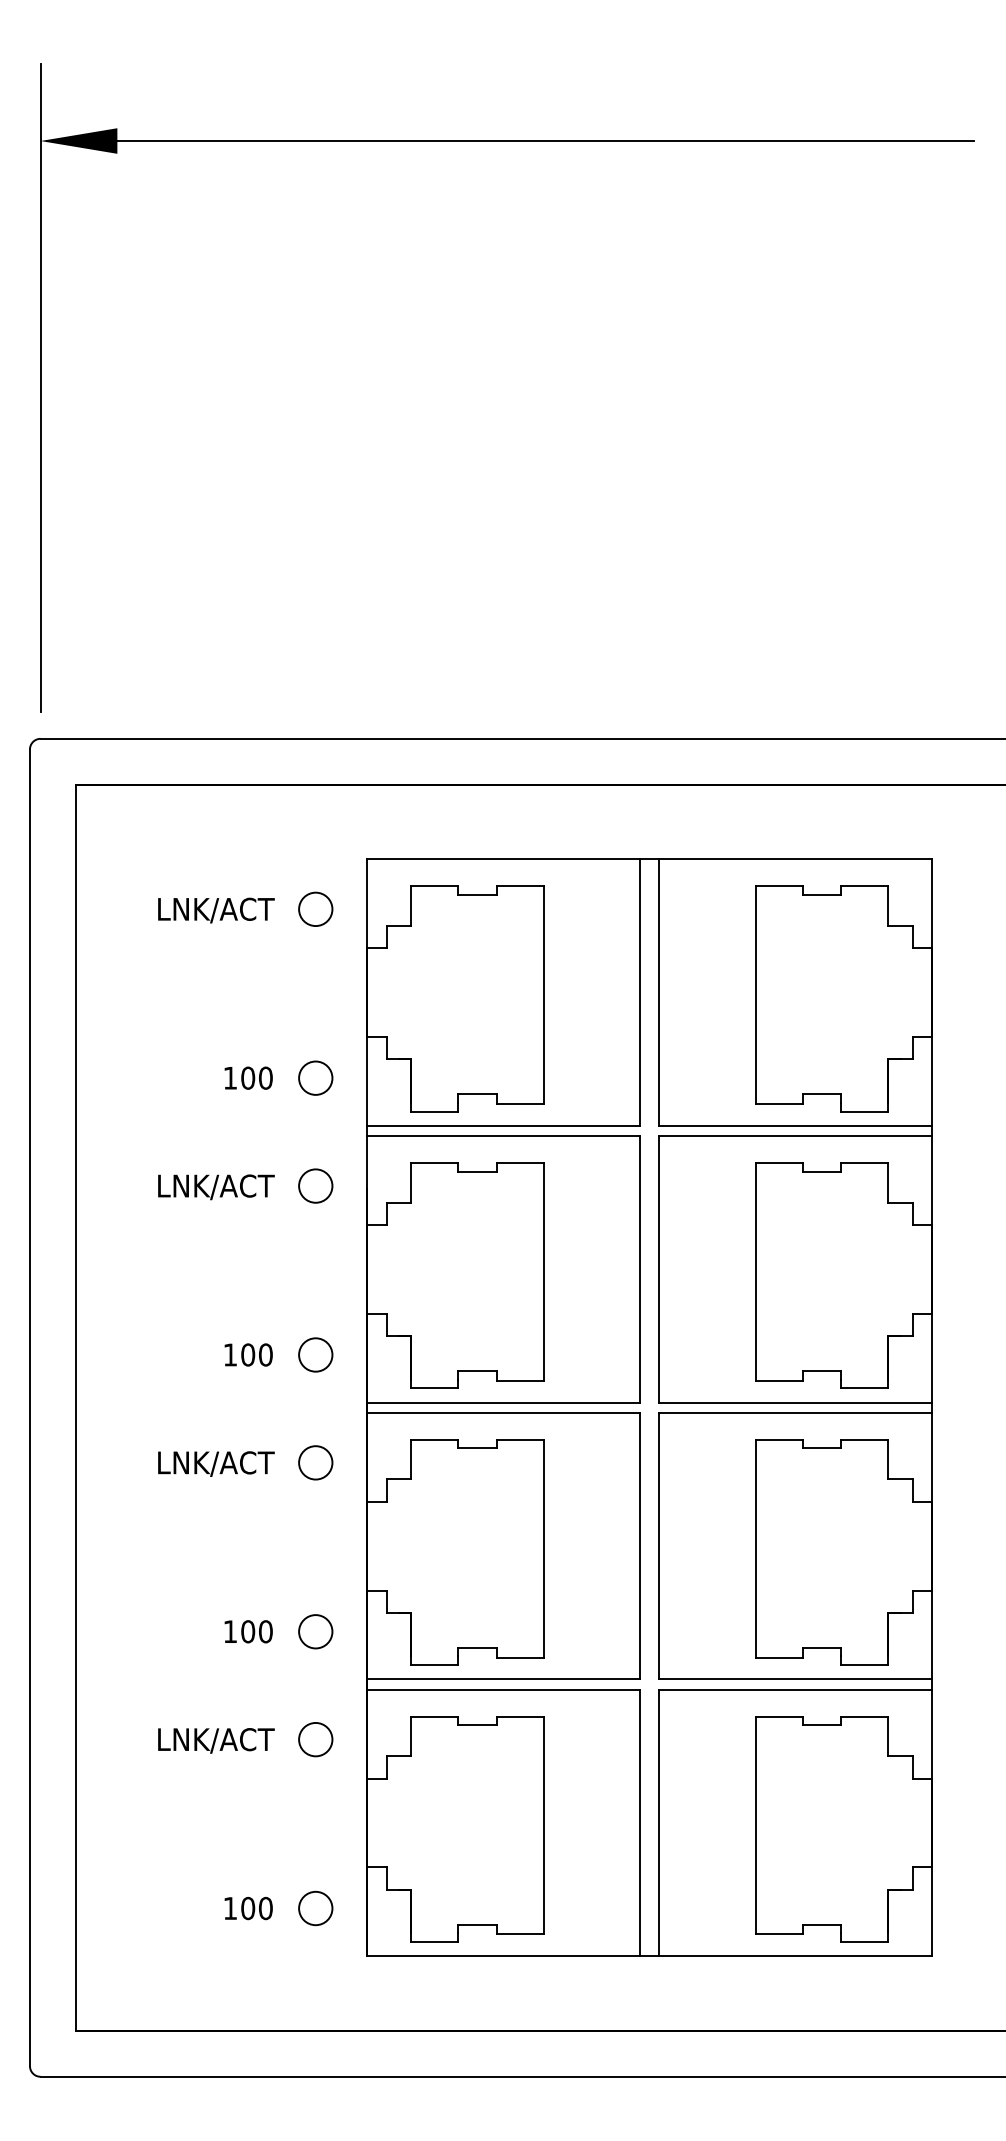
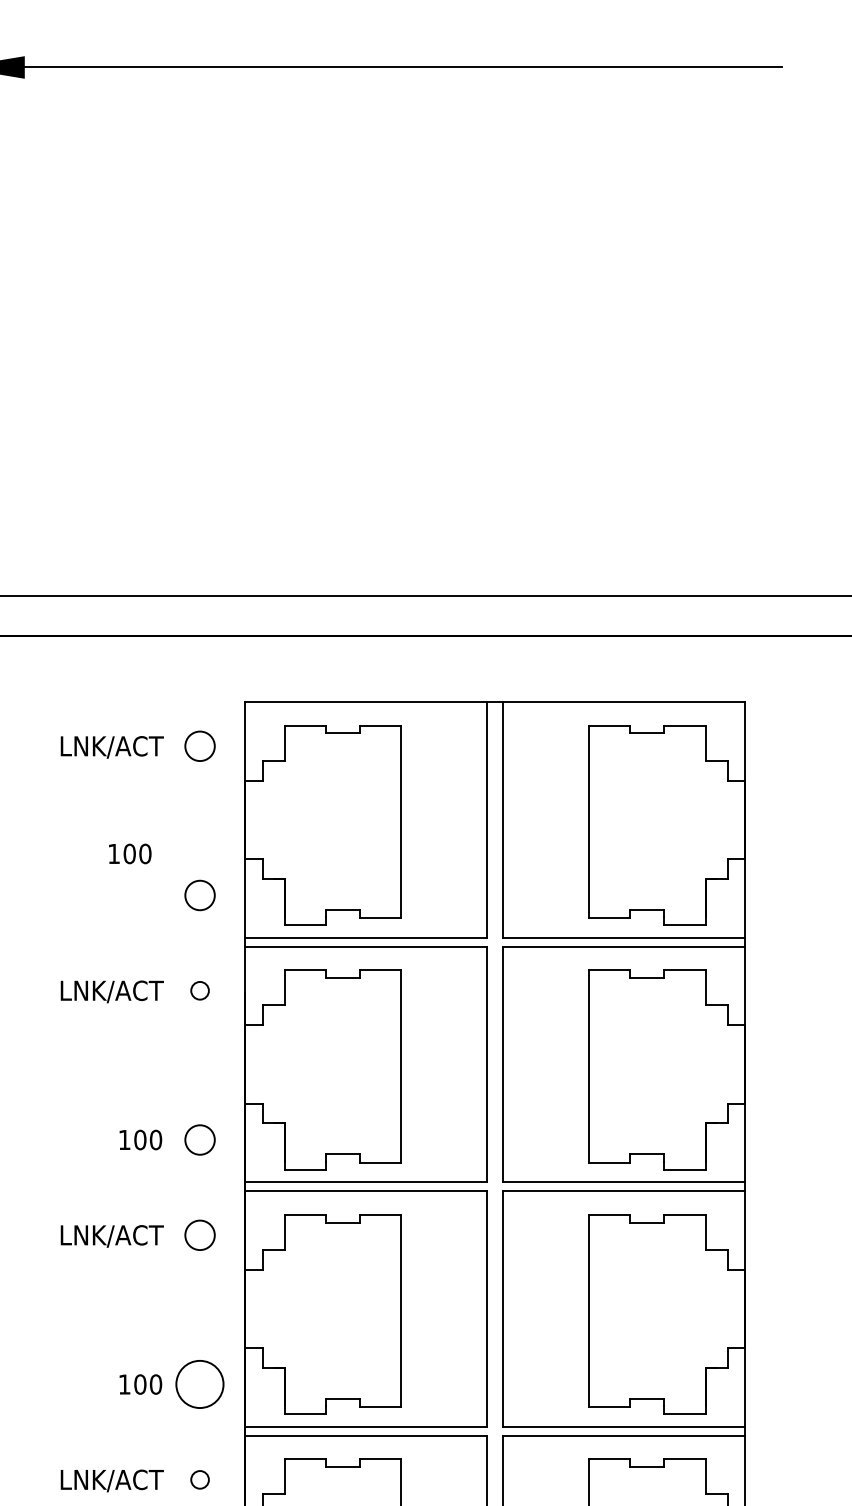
text: (248, 1077) -> (130, 853), moved
circle: (315, 1185) -> (199, 990), size x0.6
circle: (315, 1631) -> (199, 1384), size x1.6
circle: (315, 1739) -> (199, 1479), size x0.6

